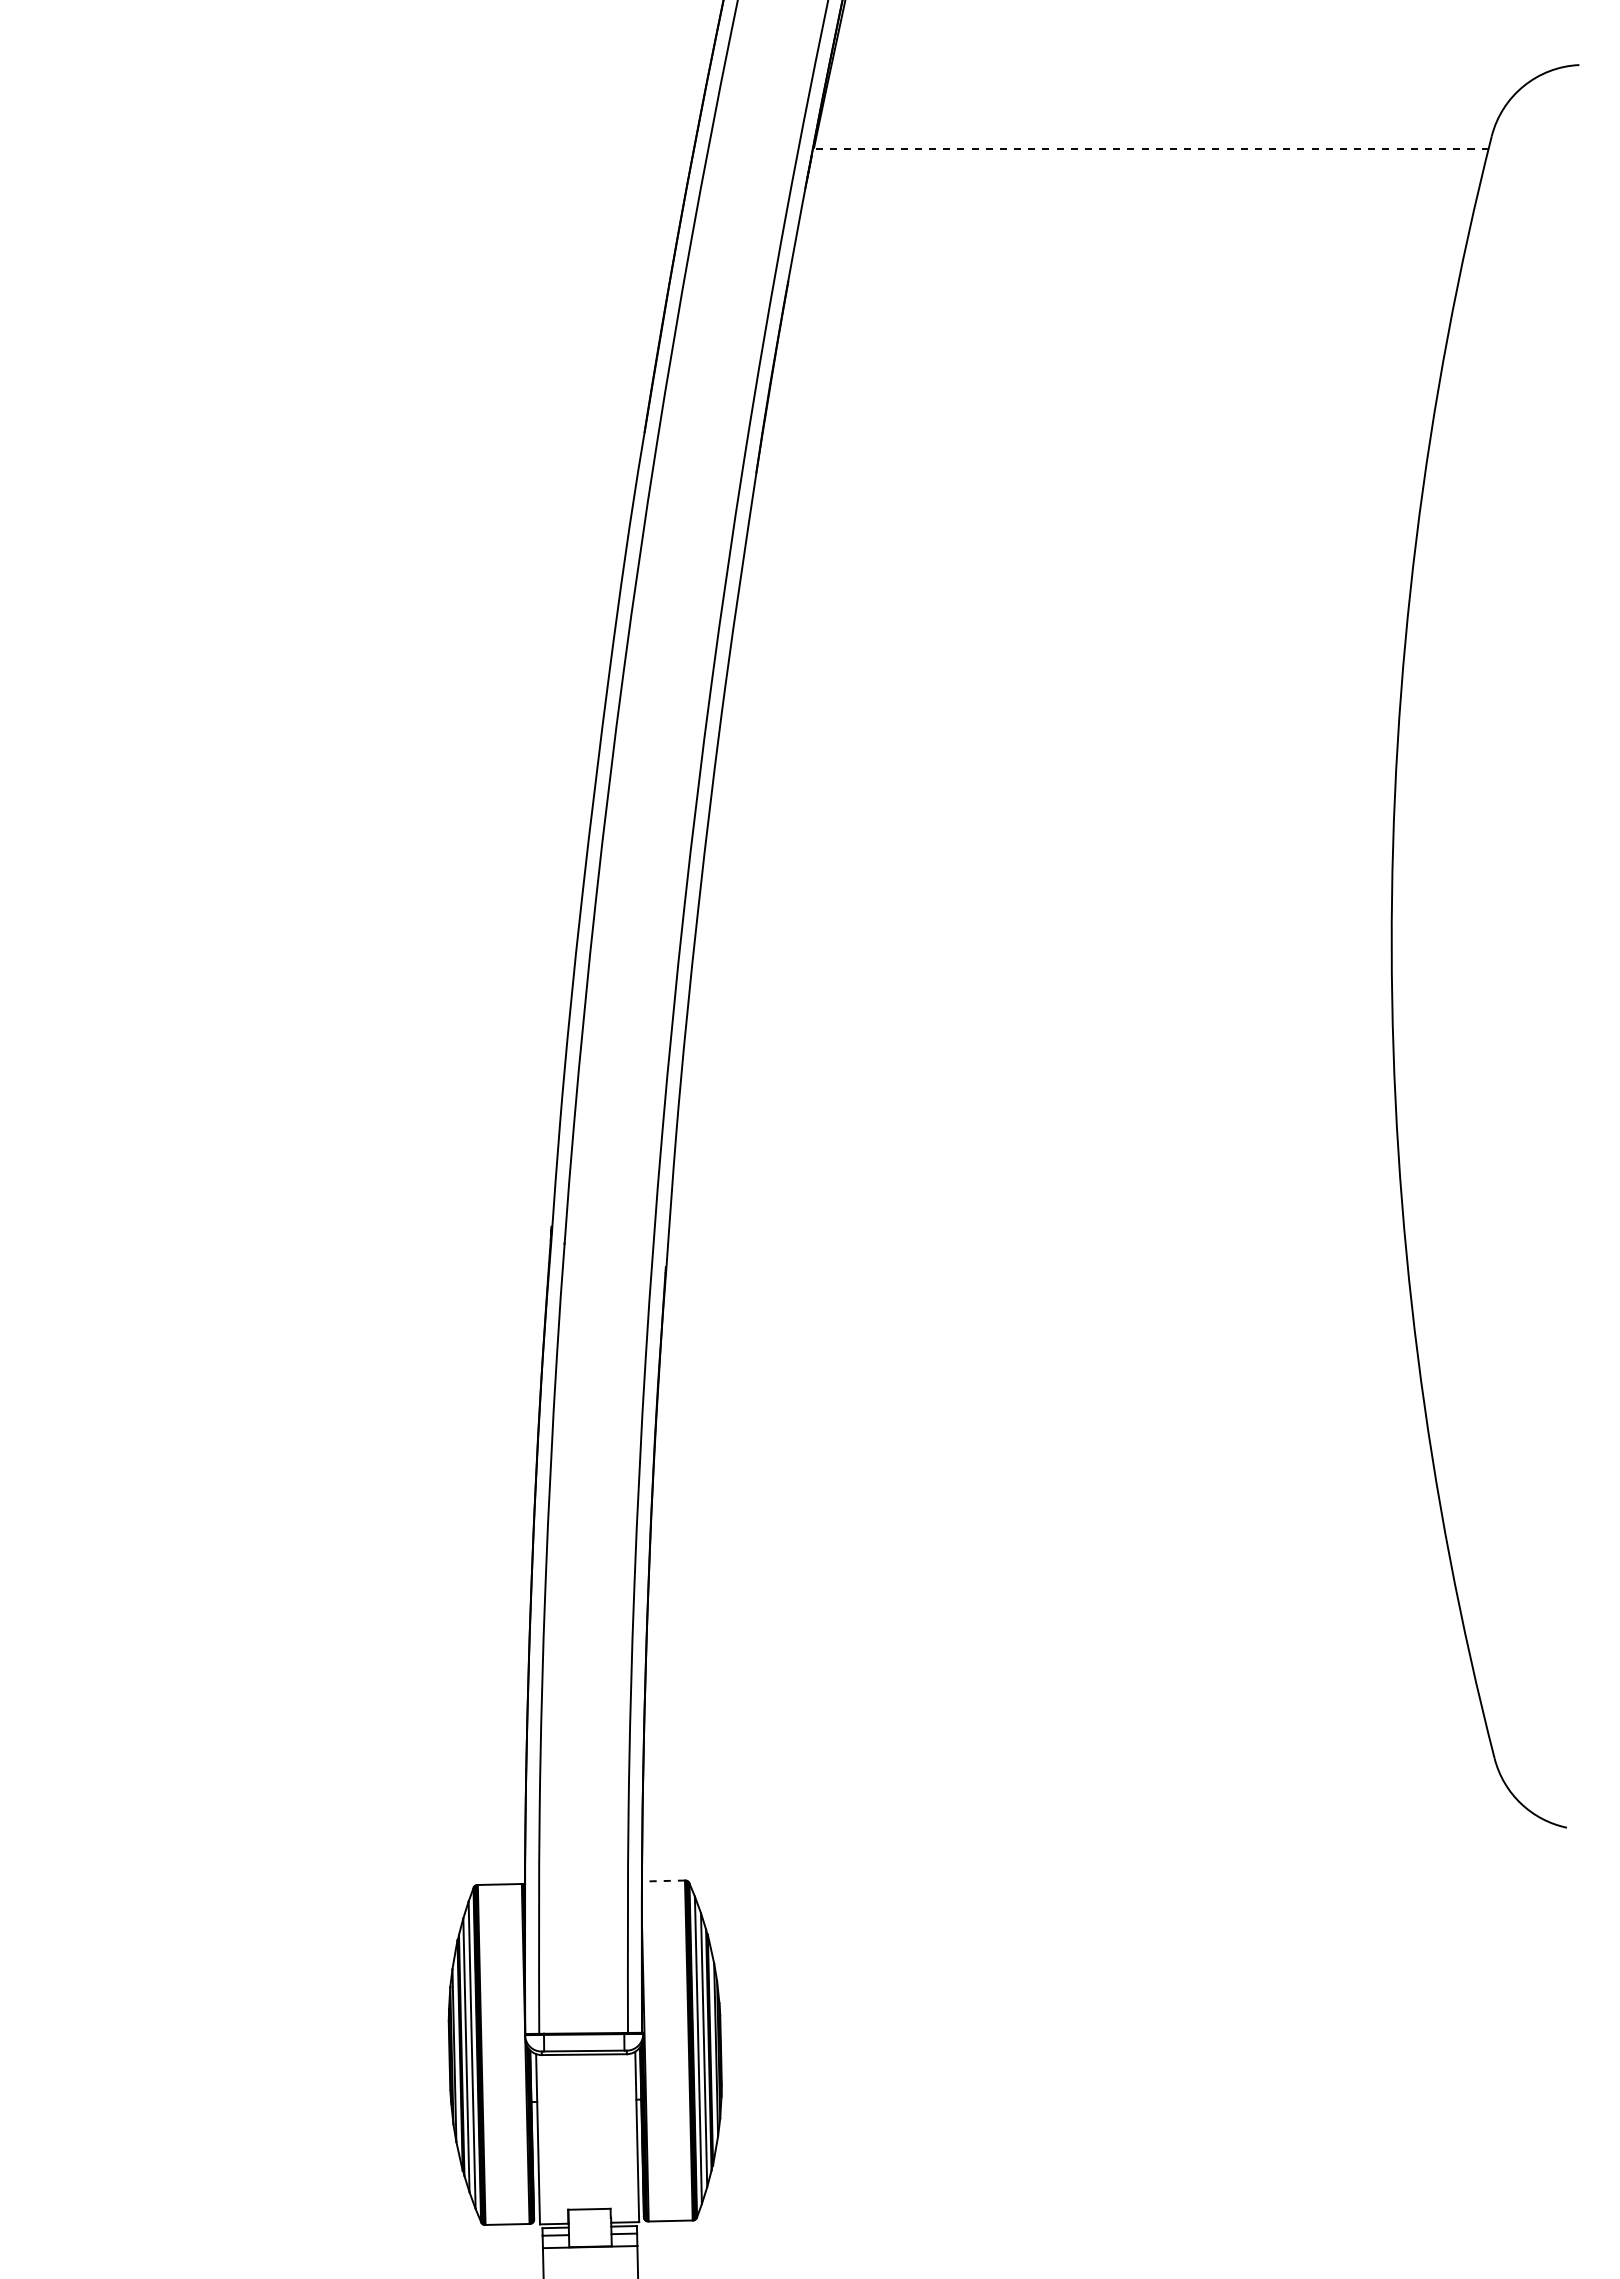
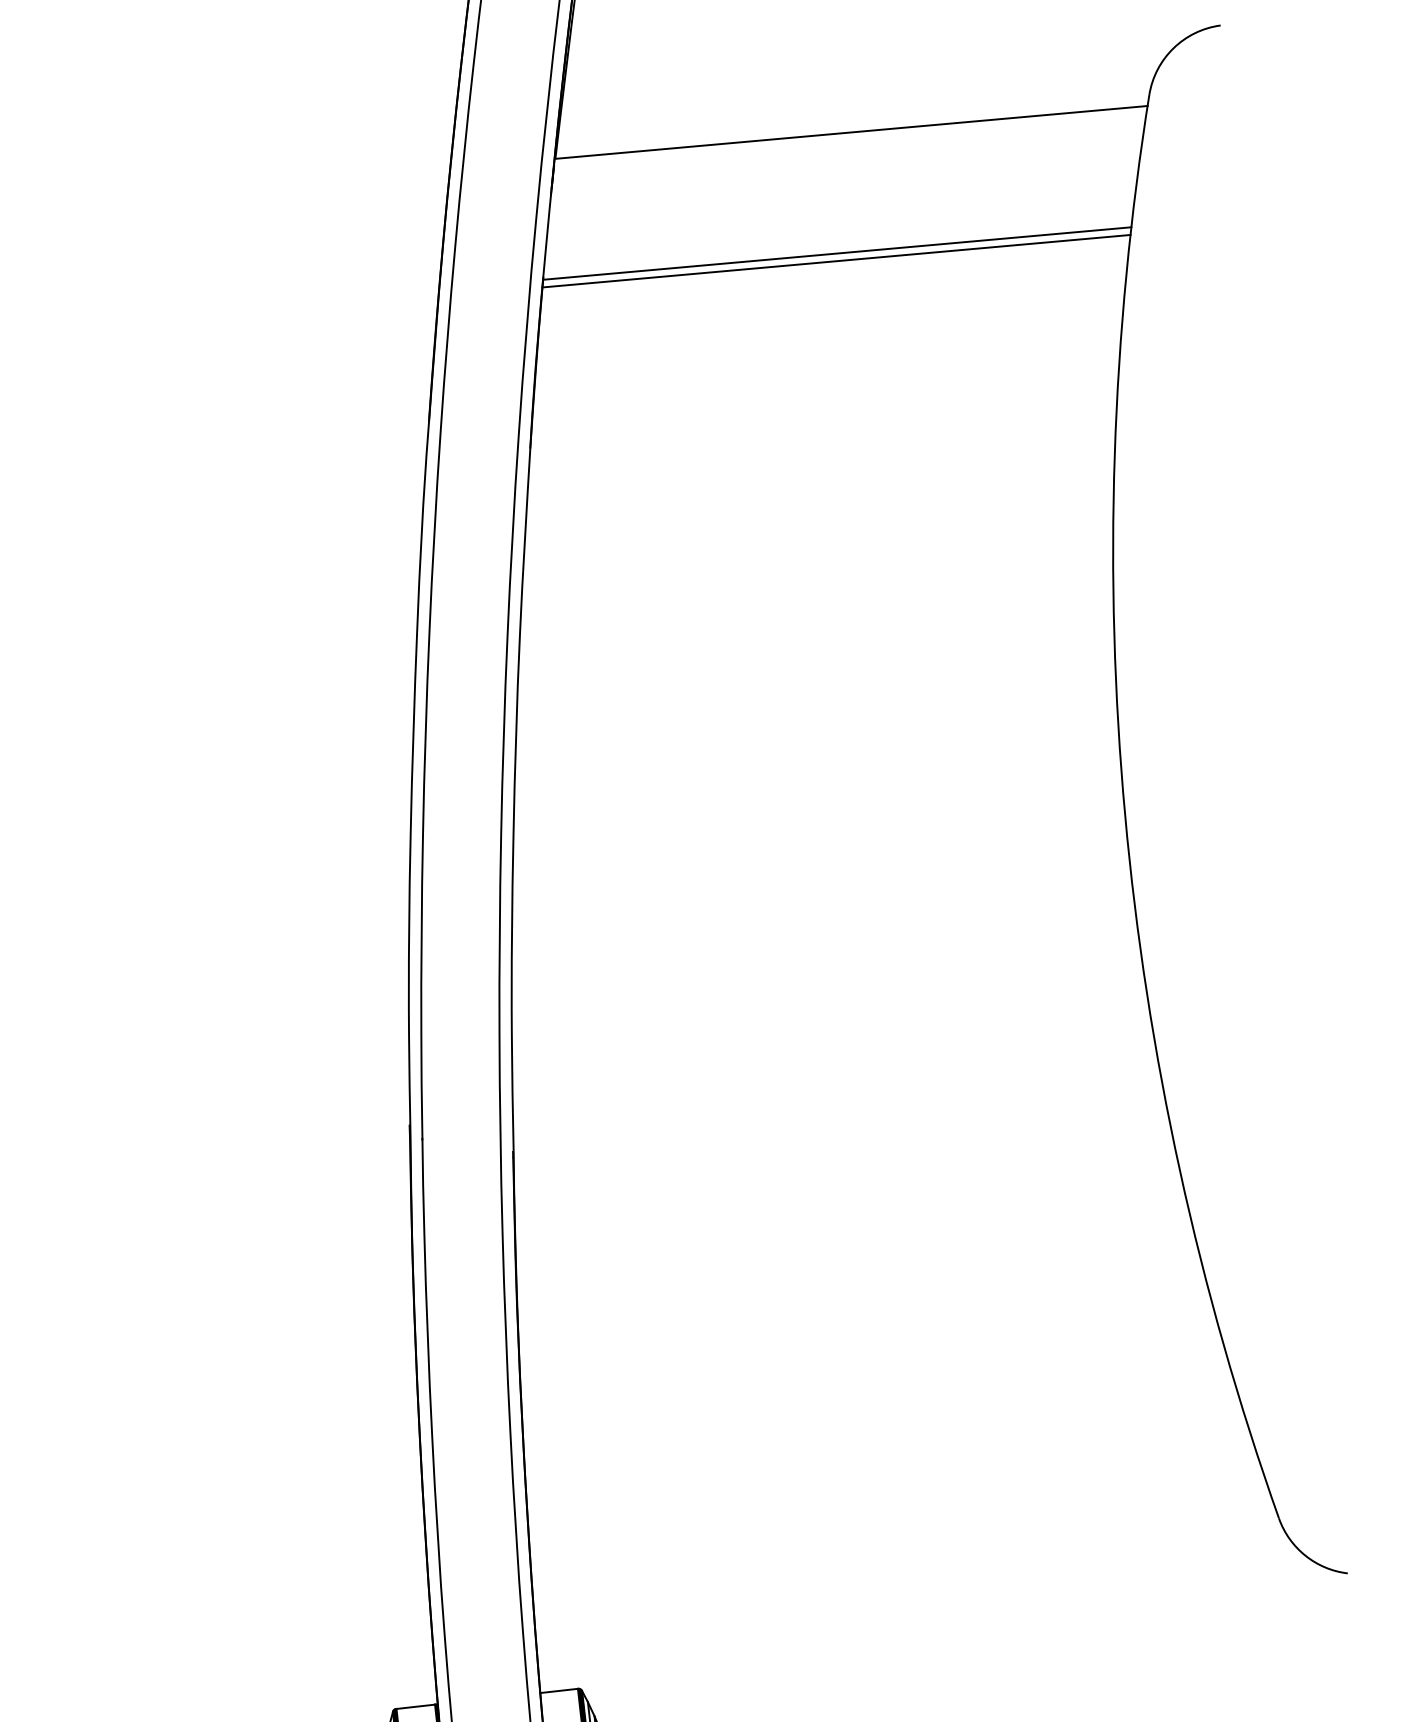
line: (1150, 148) -> (850, 132), dashed -> solid
line: (1122, 284) -> (836, 253), added
line: (1121, 292) -> (836, 260), added
line: (663, 1881) -> (559, 1691), dashed -> solid

